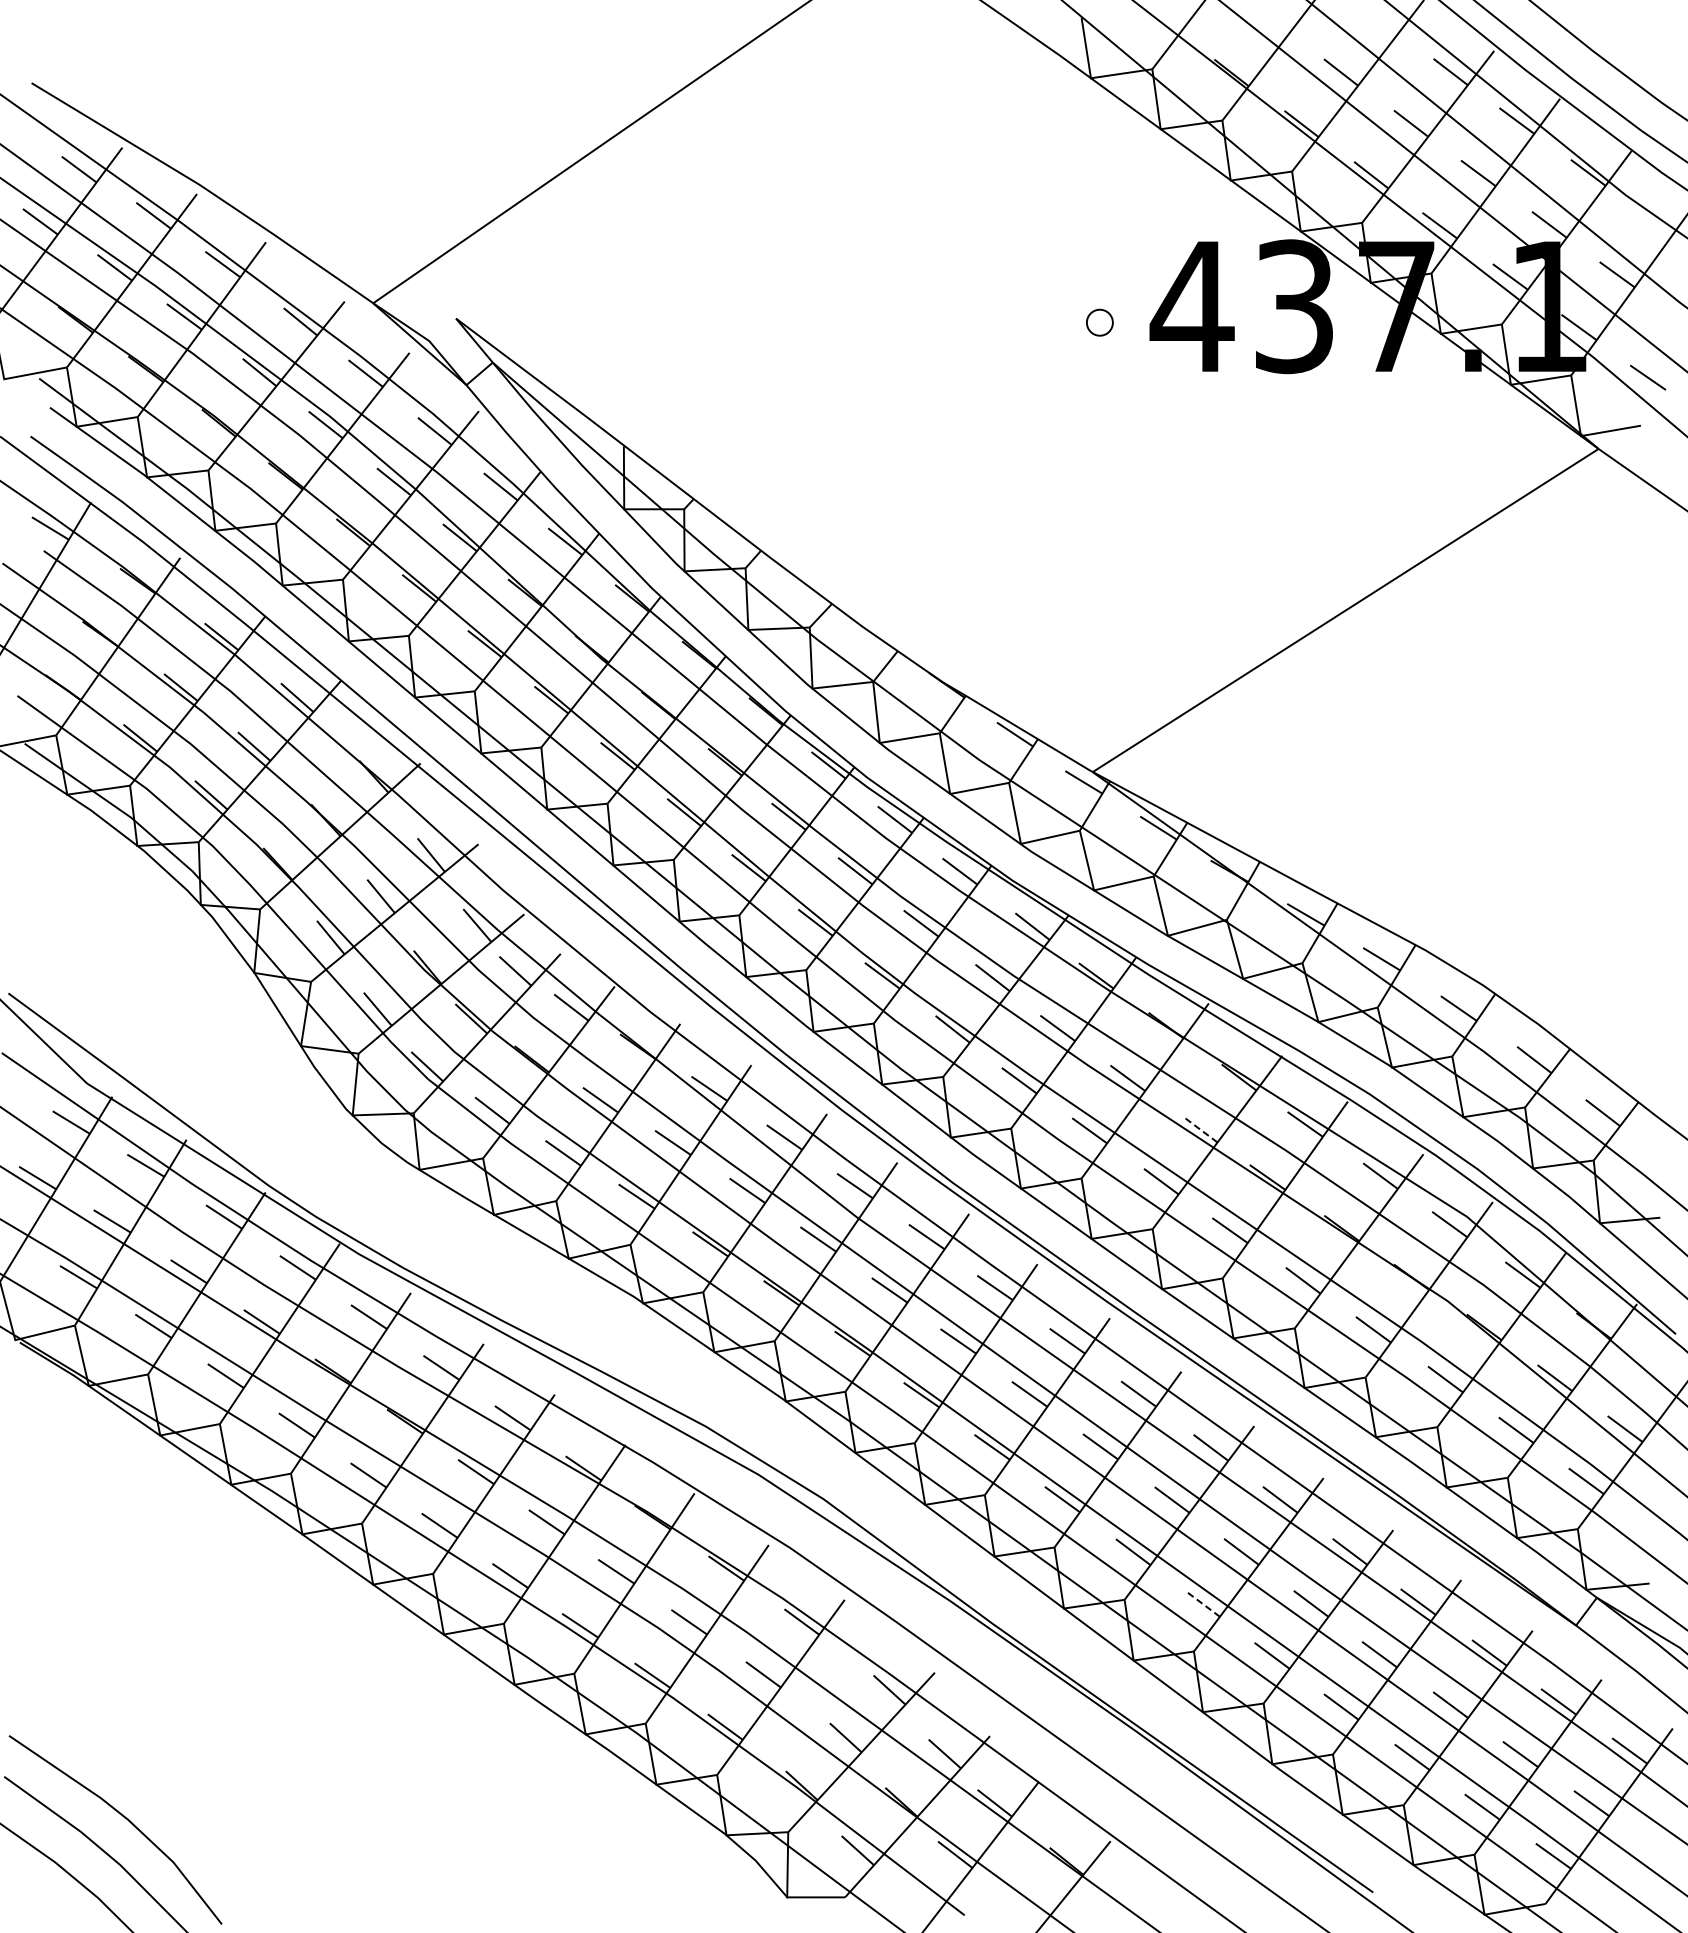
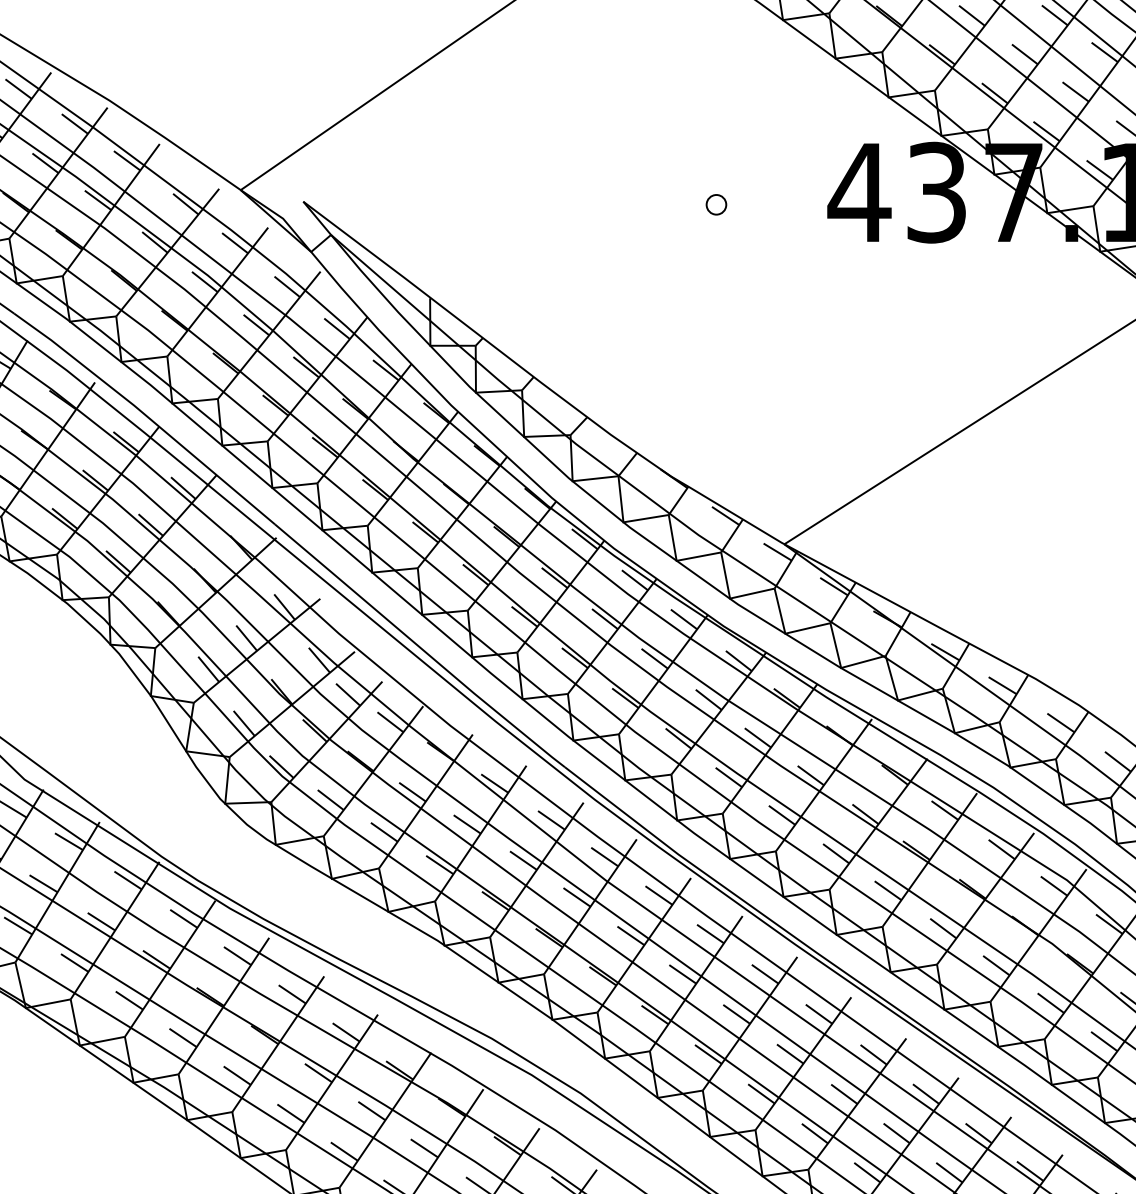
part: (1099, 322) -> (716, 204), moved
line: (1200, 1129) -> (865, 814), dashed -> solid
line: (1202, 1603) -> (867, 1172), dashed -> solid

